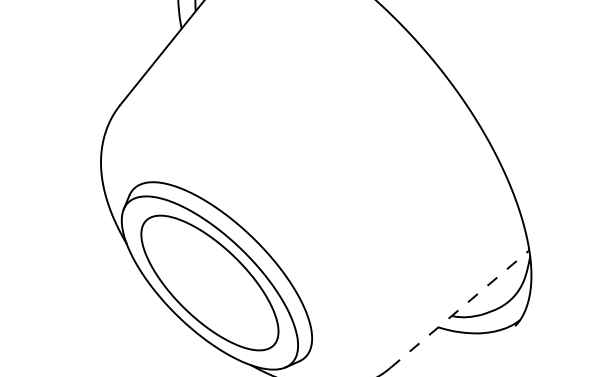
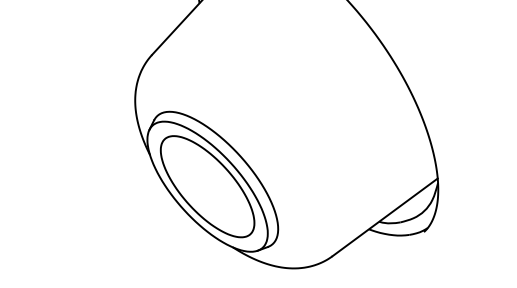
line: (460, 309) -> (385, 217), dashed -> solid

